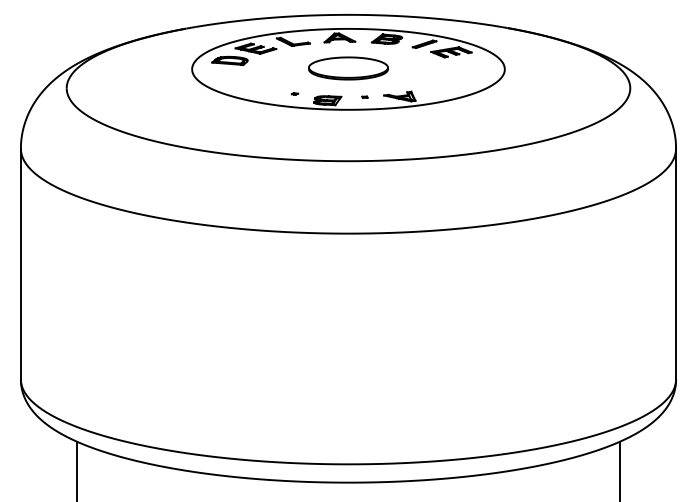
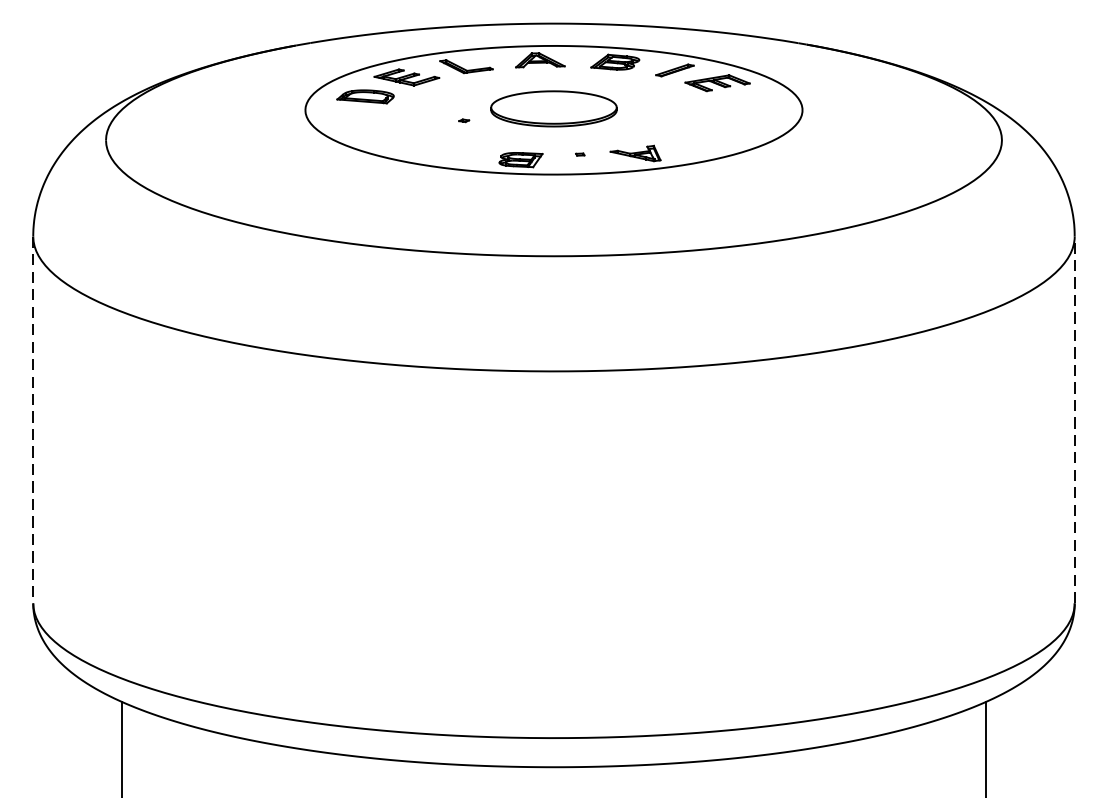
part: (294, 93) -> (463, 120), moved
line: (676, 263) -> (1075, 418), solid -> dashed
line: (20, 264) -> (32, 420), solid -> dashed

